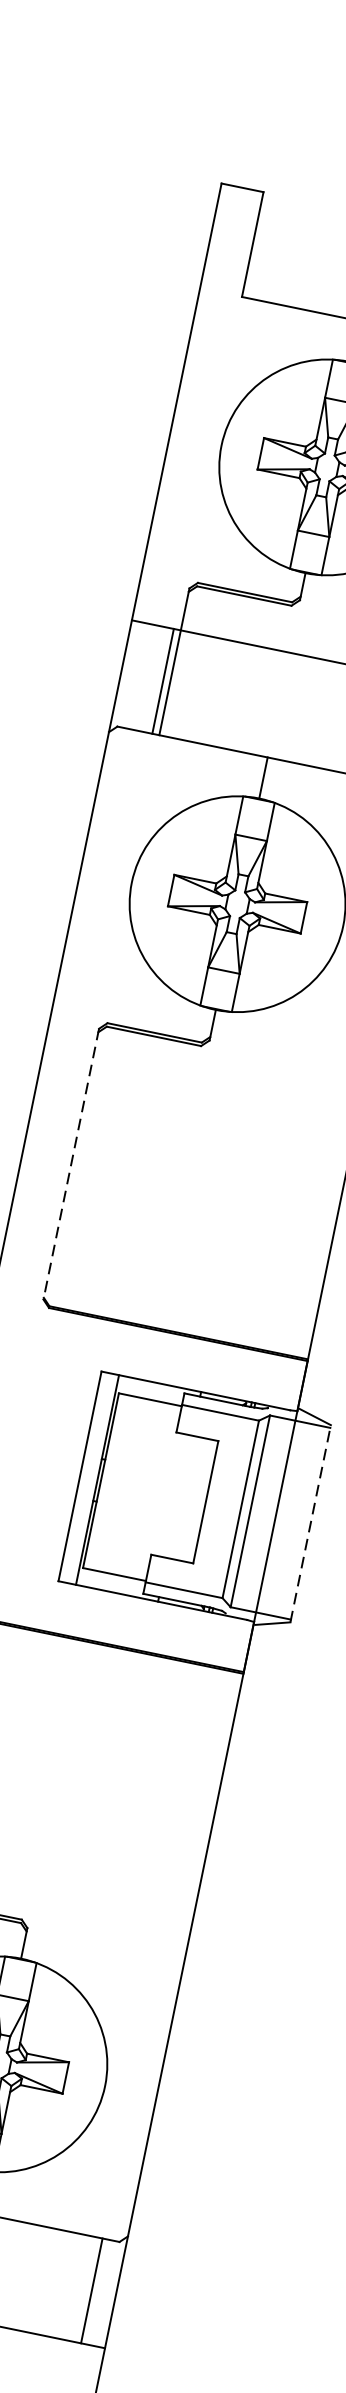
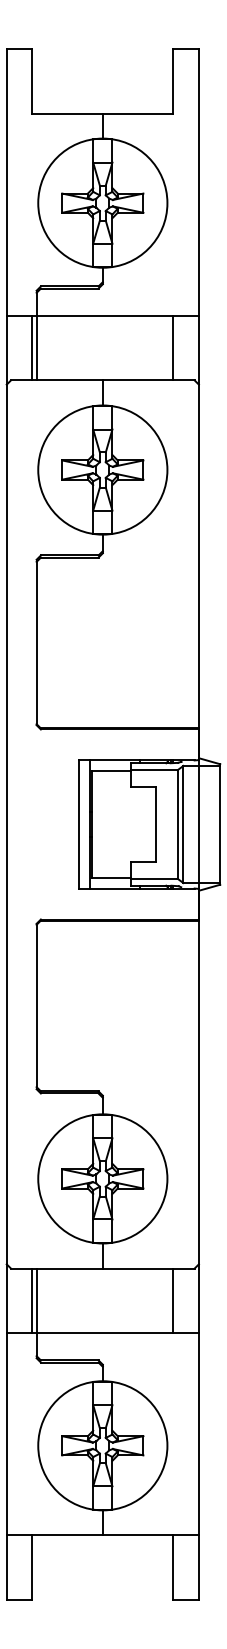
line: (71, 1164) -> (36, 642), dashed -> solid
line: (311, 1523) -> (220, 824), dashed -> solid
line: (92, 2290) -> (173, 1300), moved

